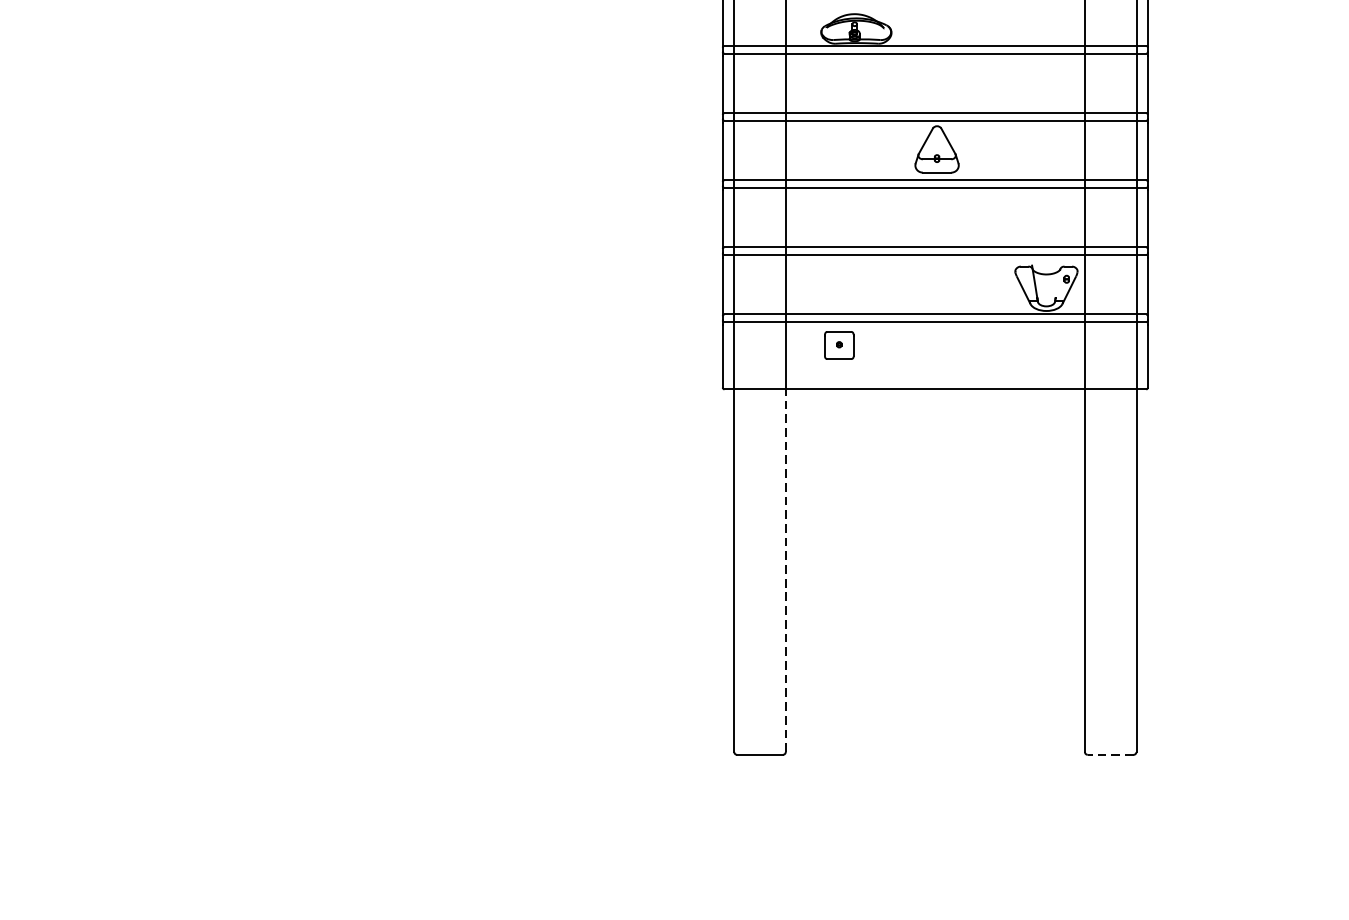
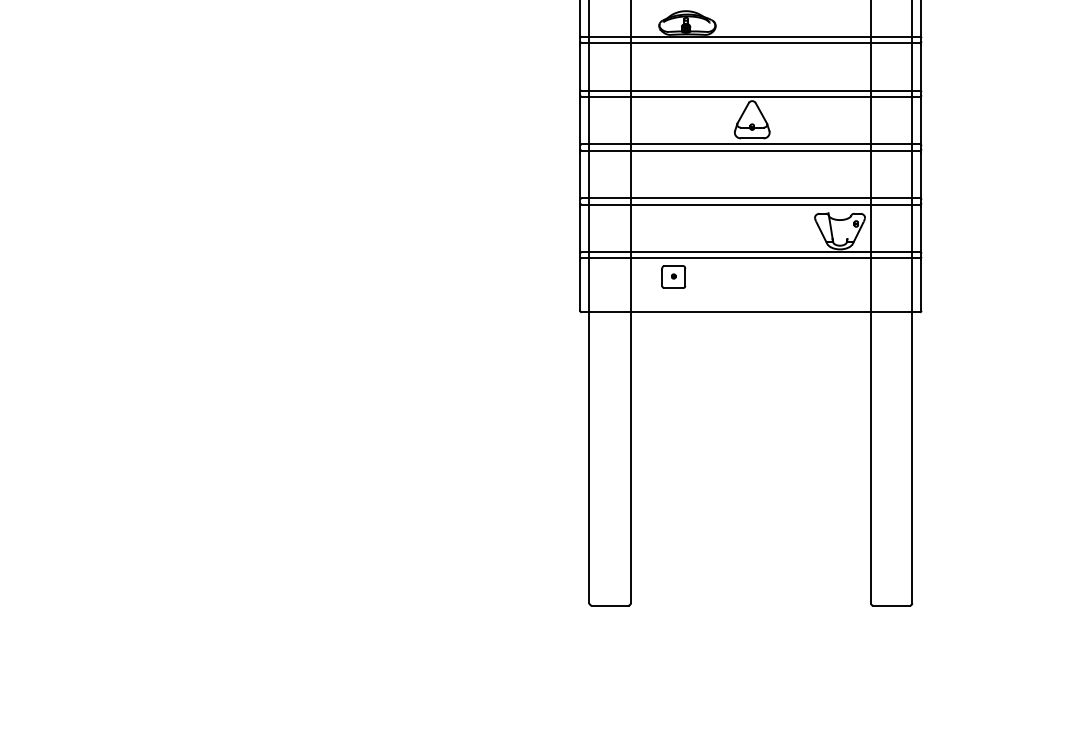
line: (785, 570) -> (630, 457), dashed -> solid
line: (1110, 754) -> (891, 605), dashed -> solid

